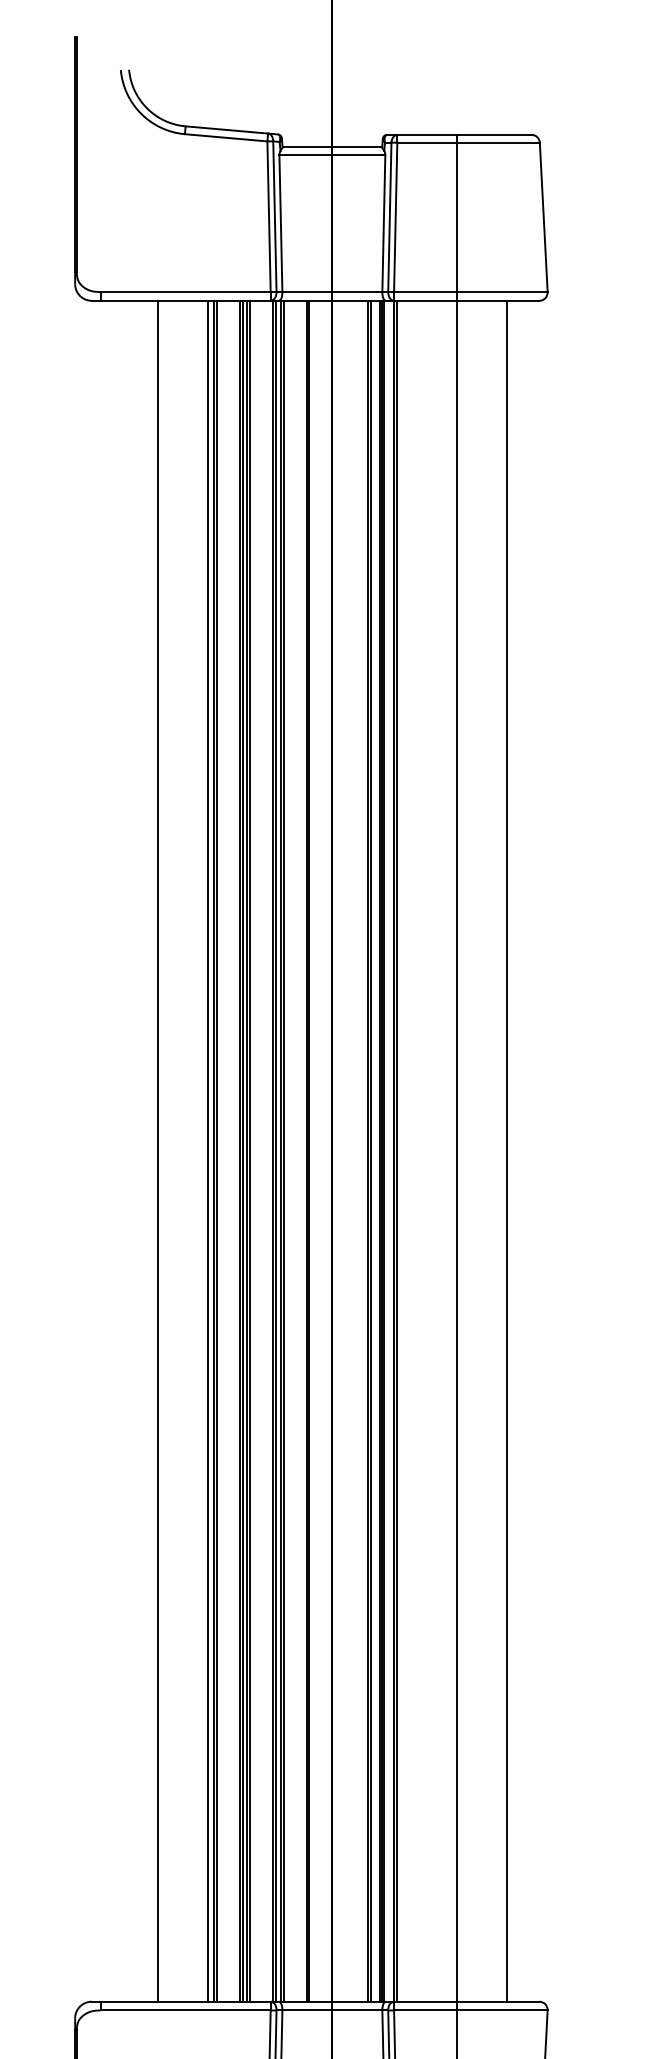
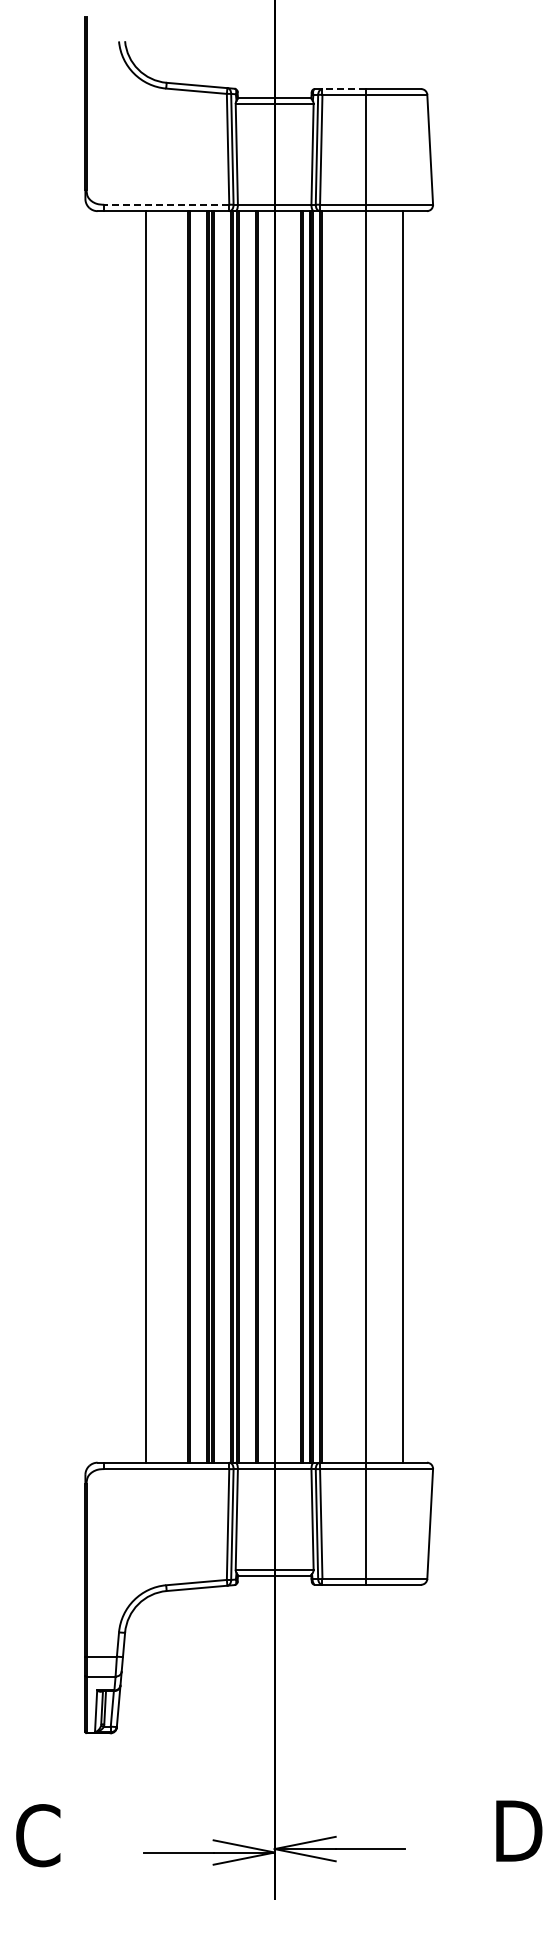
line: (427, 135) -> (344, 89), solid -> dashed
line: (185, 291) -> (166, 204), solid -> dashed
line: (208, 1150) -> (183, 836), removed

